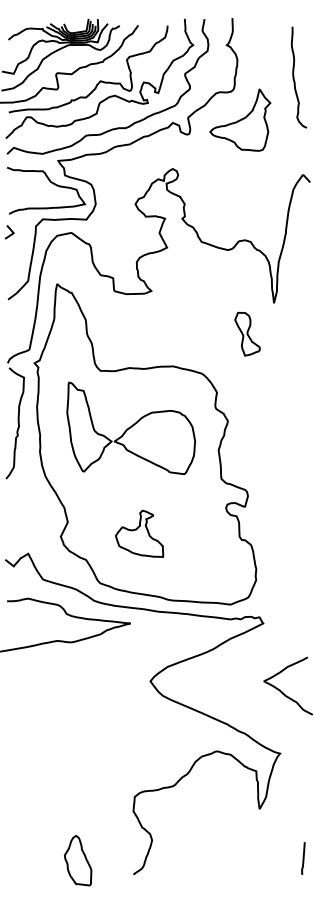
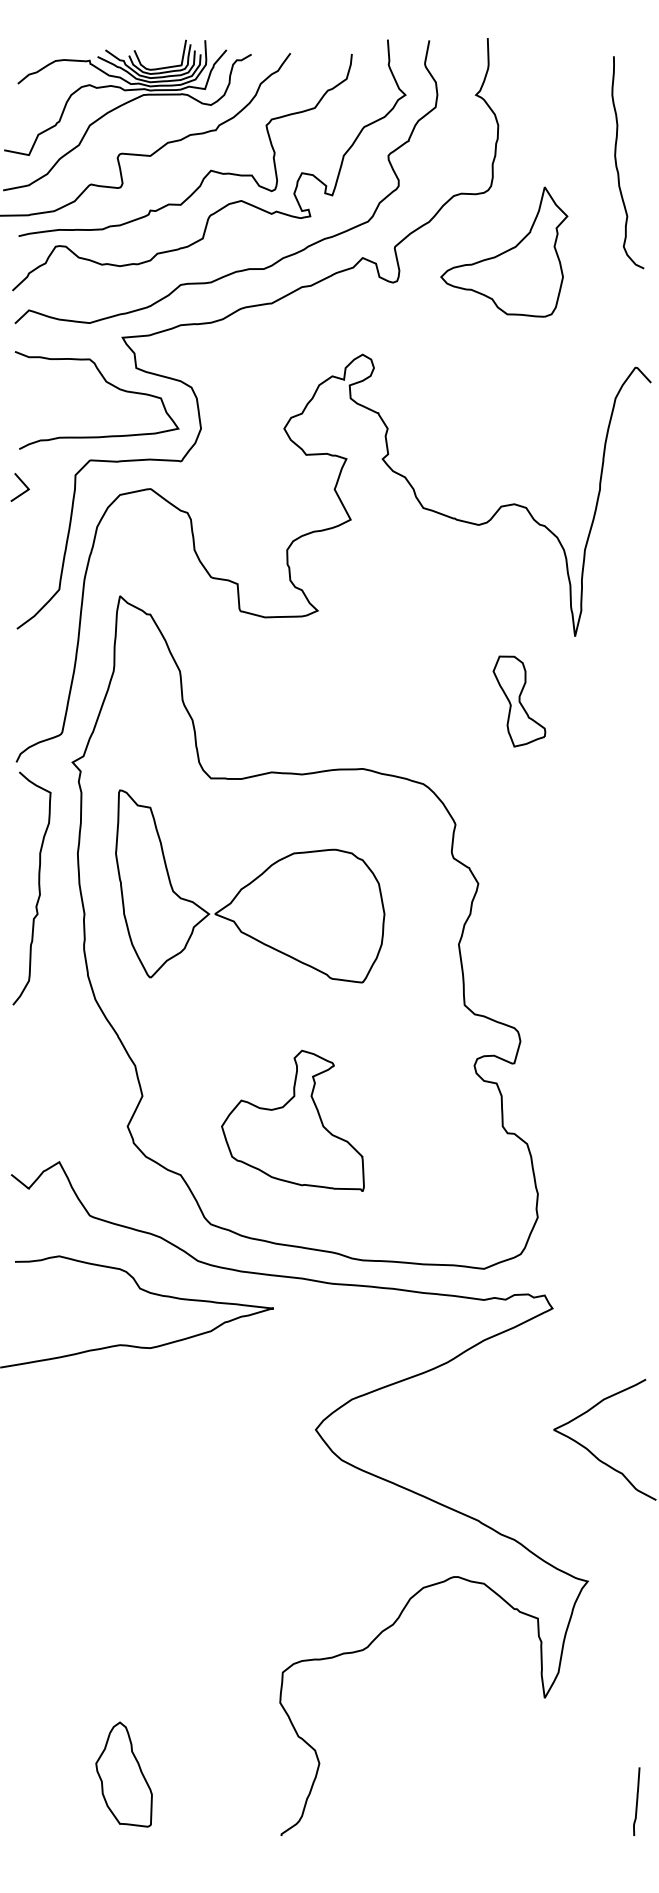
part: (131, 427) -> (250, 884), moved
part: (139, 533) -> (292, 1119), size x1.43
part: (78, 860) -> (124, 1774), moved

